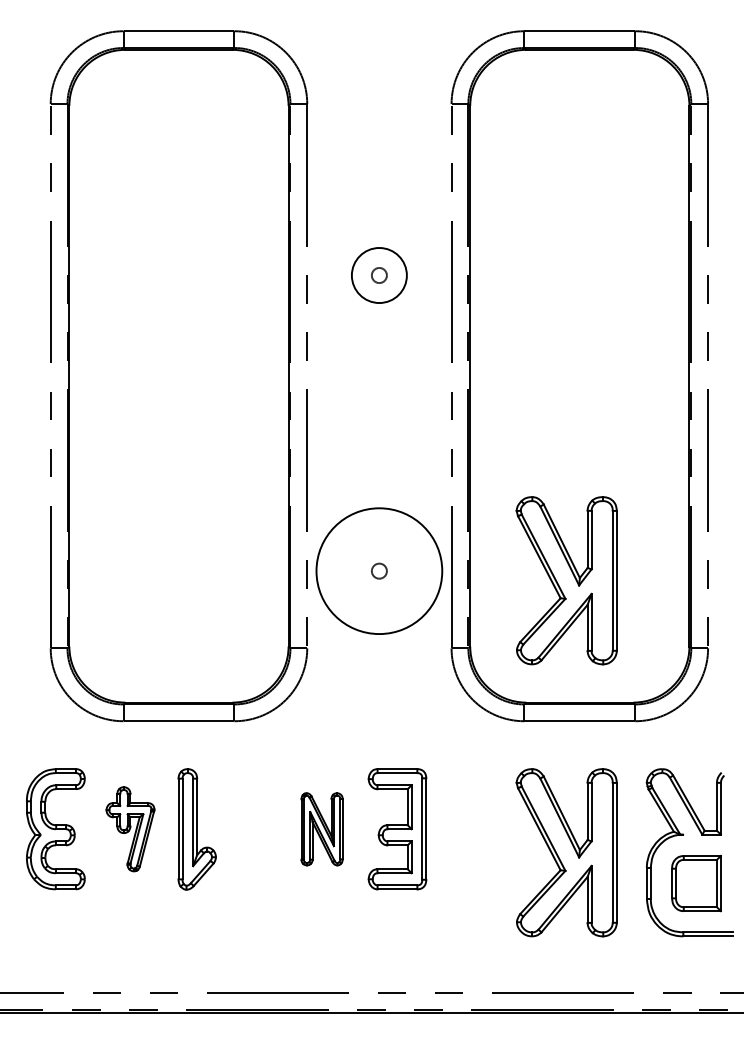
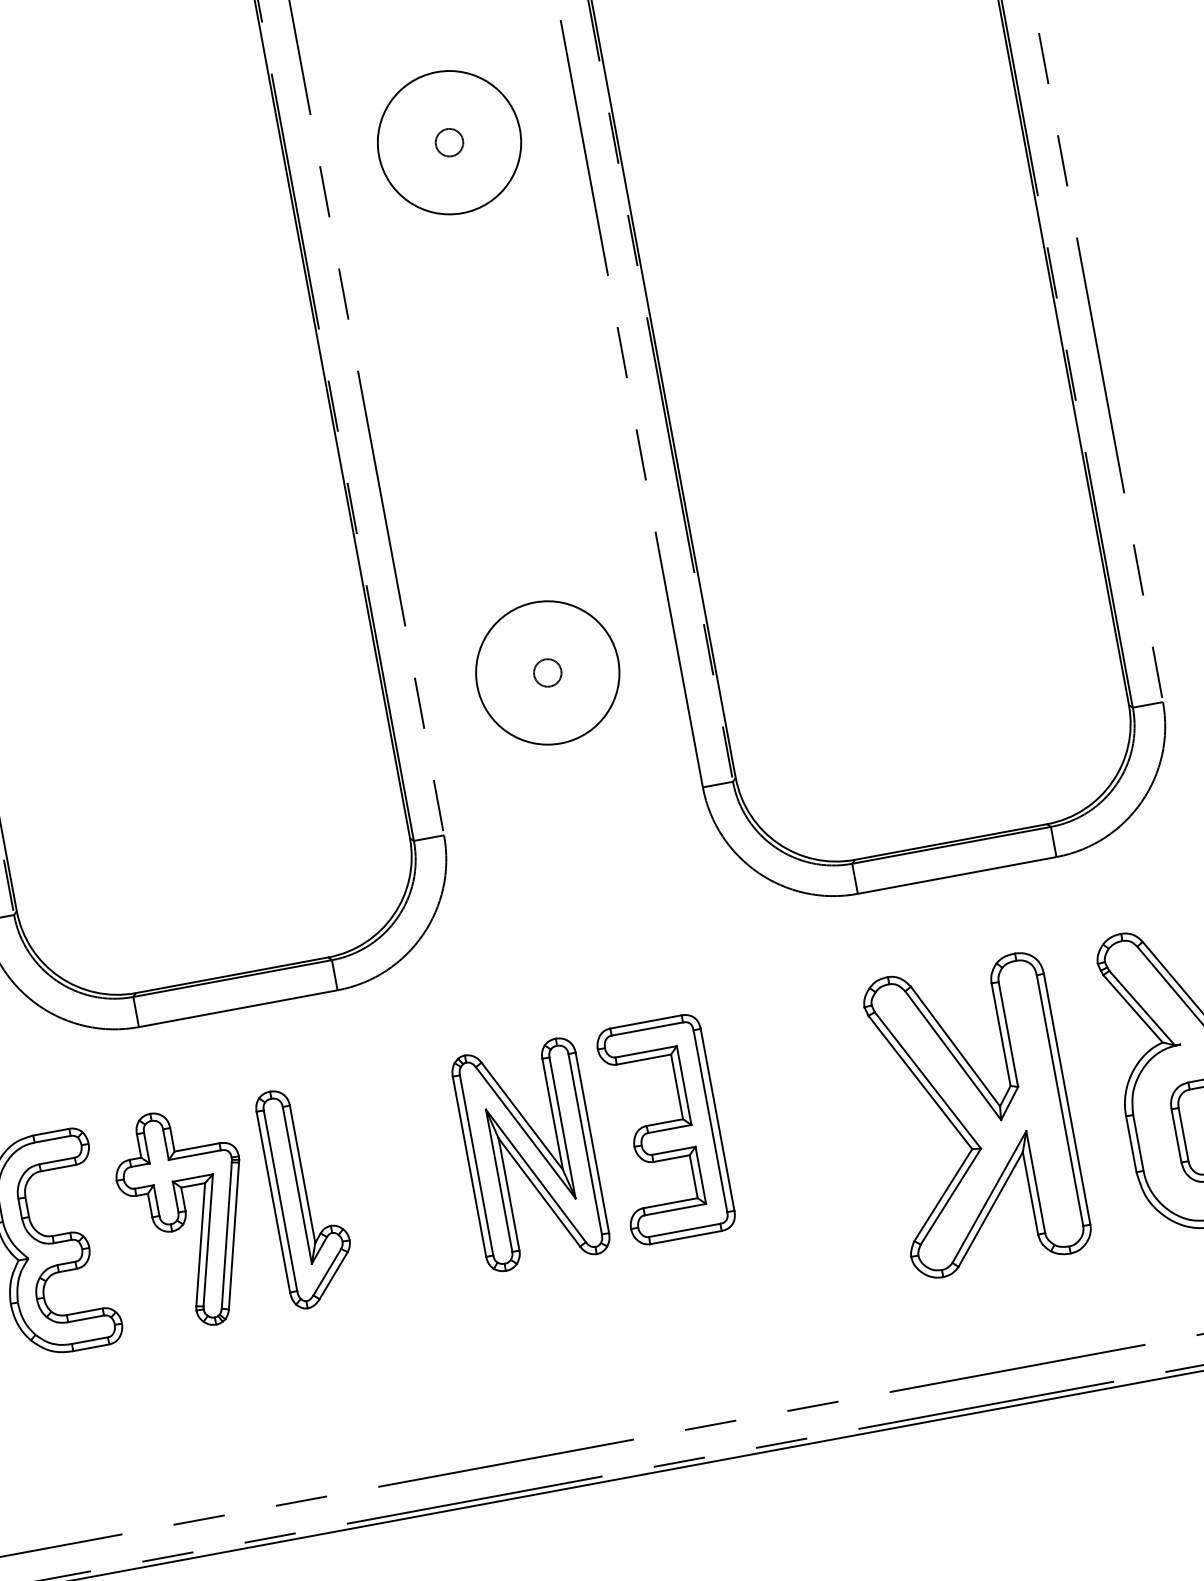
circle: (379, 275) -> (449, 142), size x1.43
circle: (379, 570) -> (547, 671), size x0.62
part: (566, 580) -> (886, 627), removed
part: (130, 829) -> (187, 1218), size x1.43
part: (321, 829) -> (529, 1155), size x1.67

